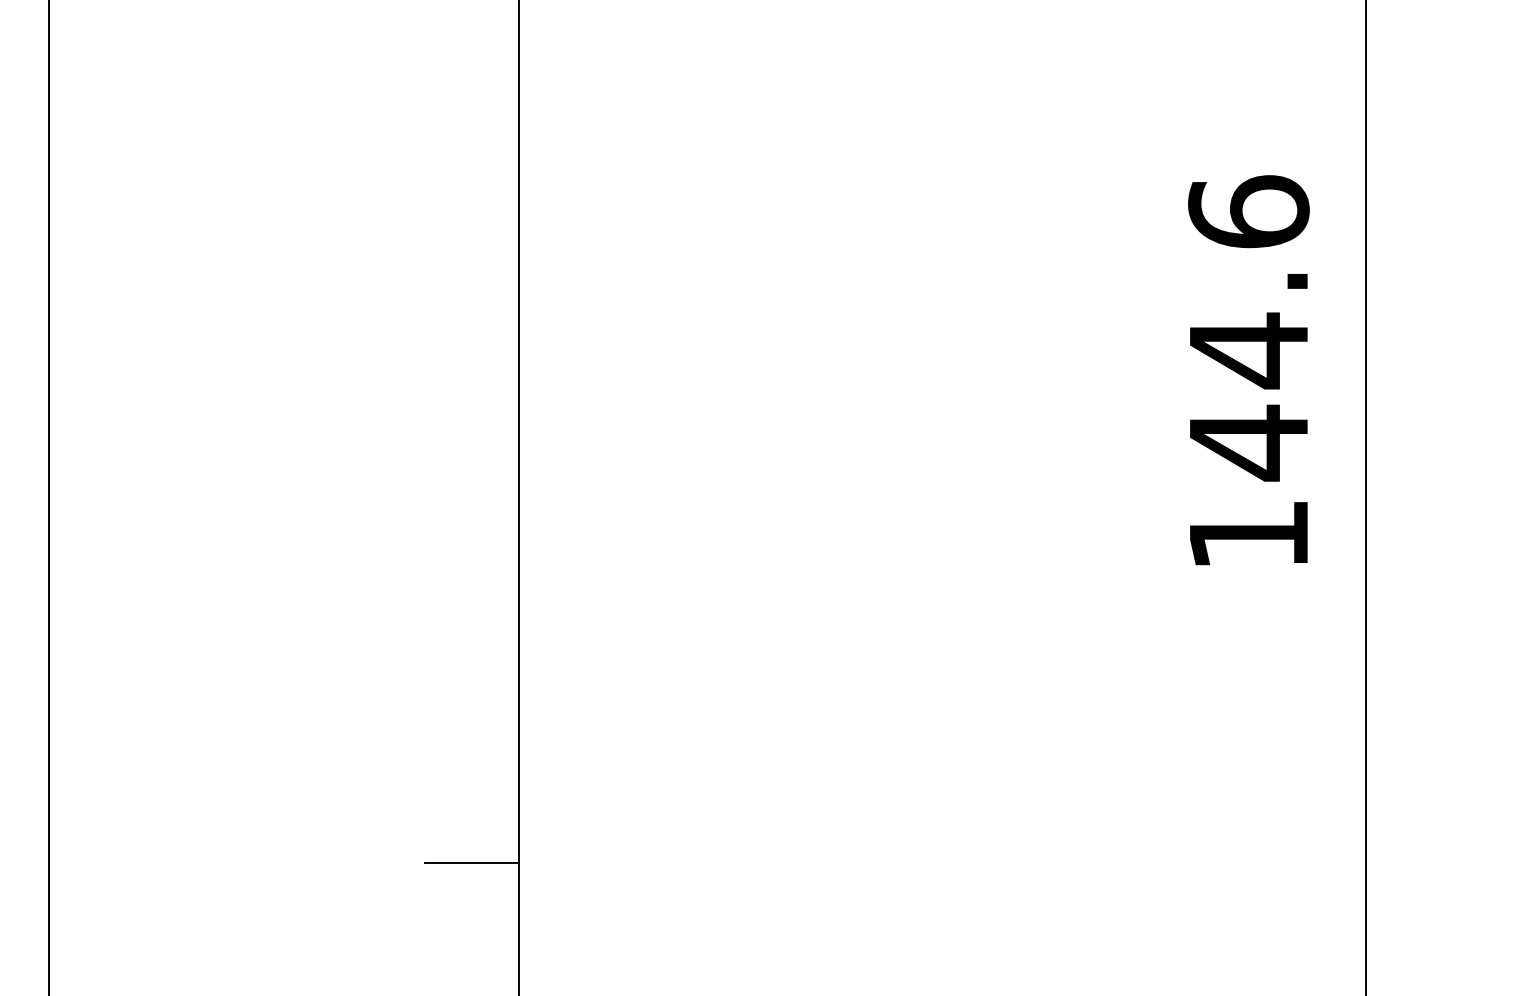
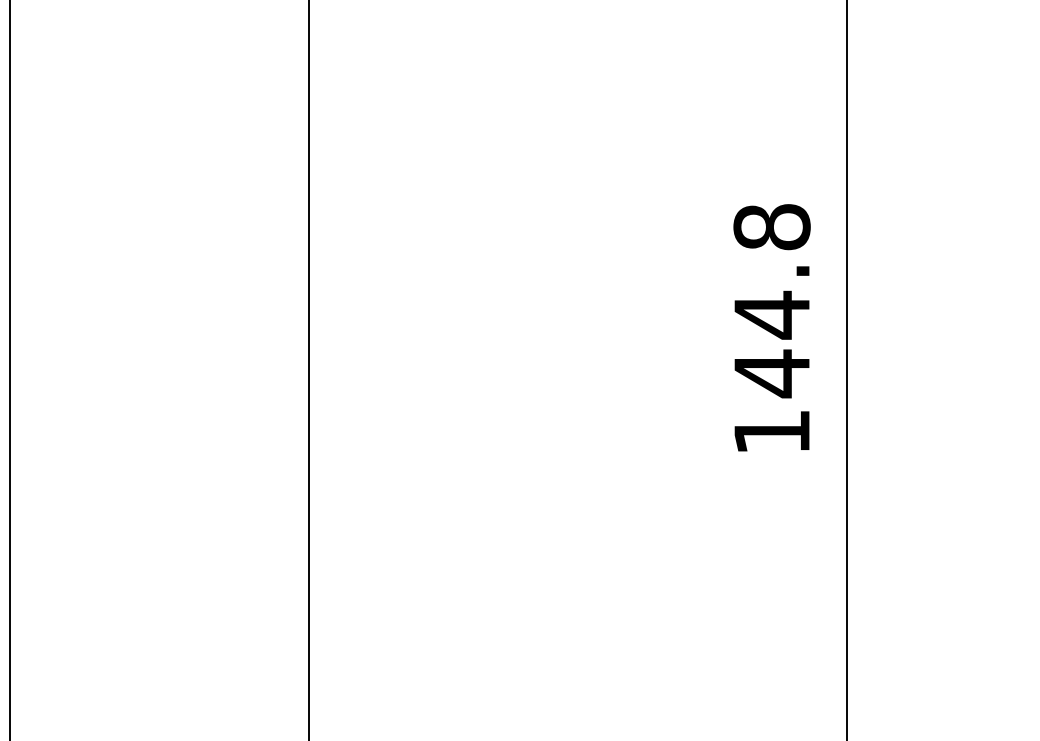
text: (1247, 211) -> (771, 226), 144.6 -> 144.8
line: (472, 862) -> (278, 640), removed

